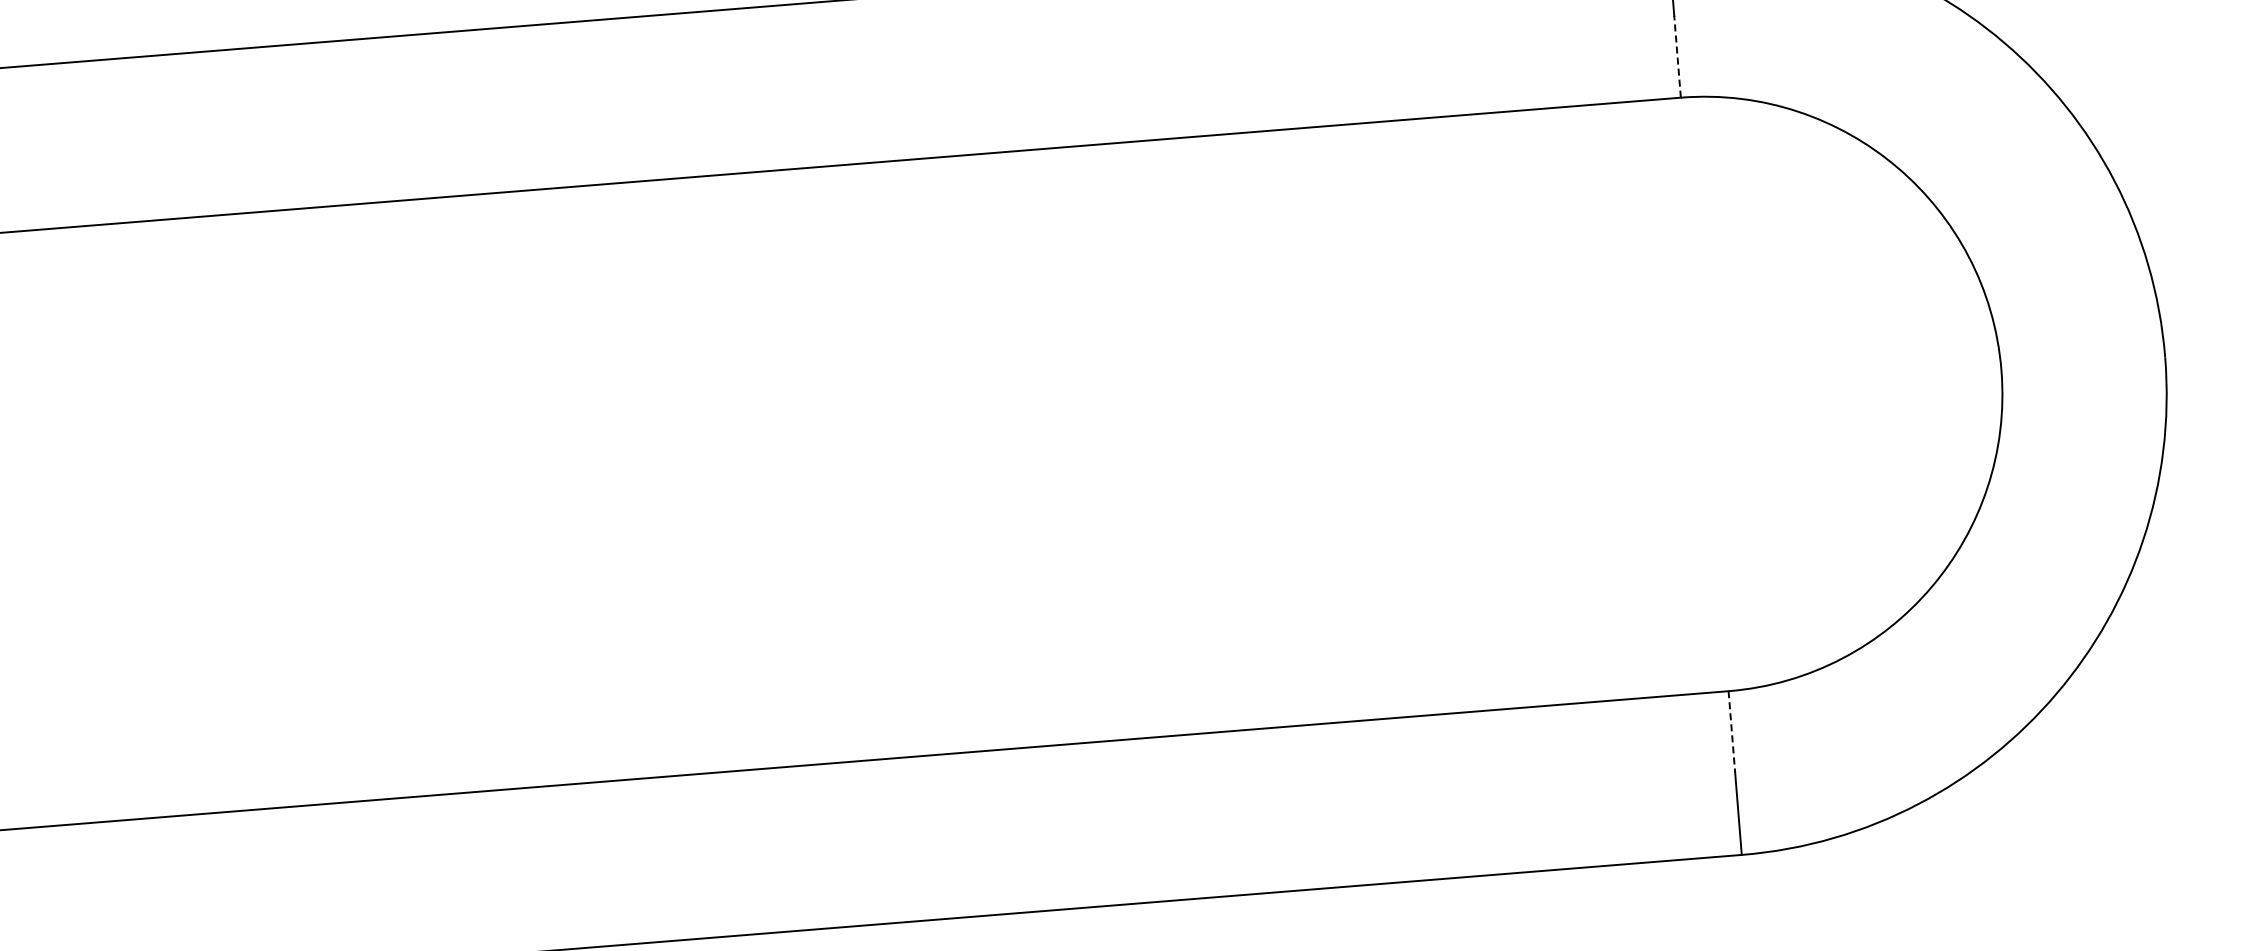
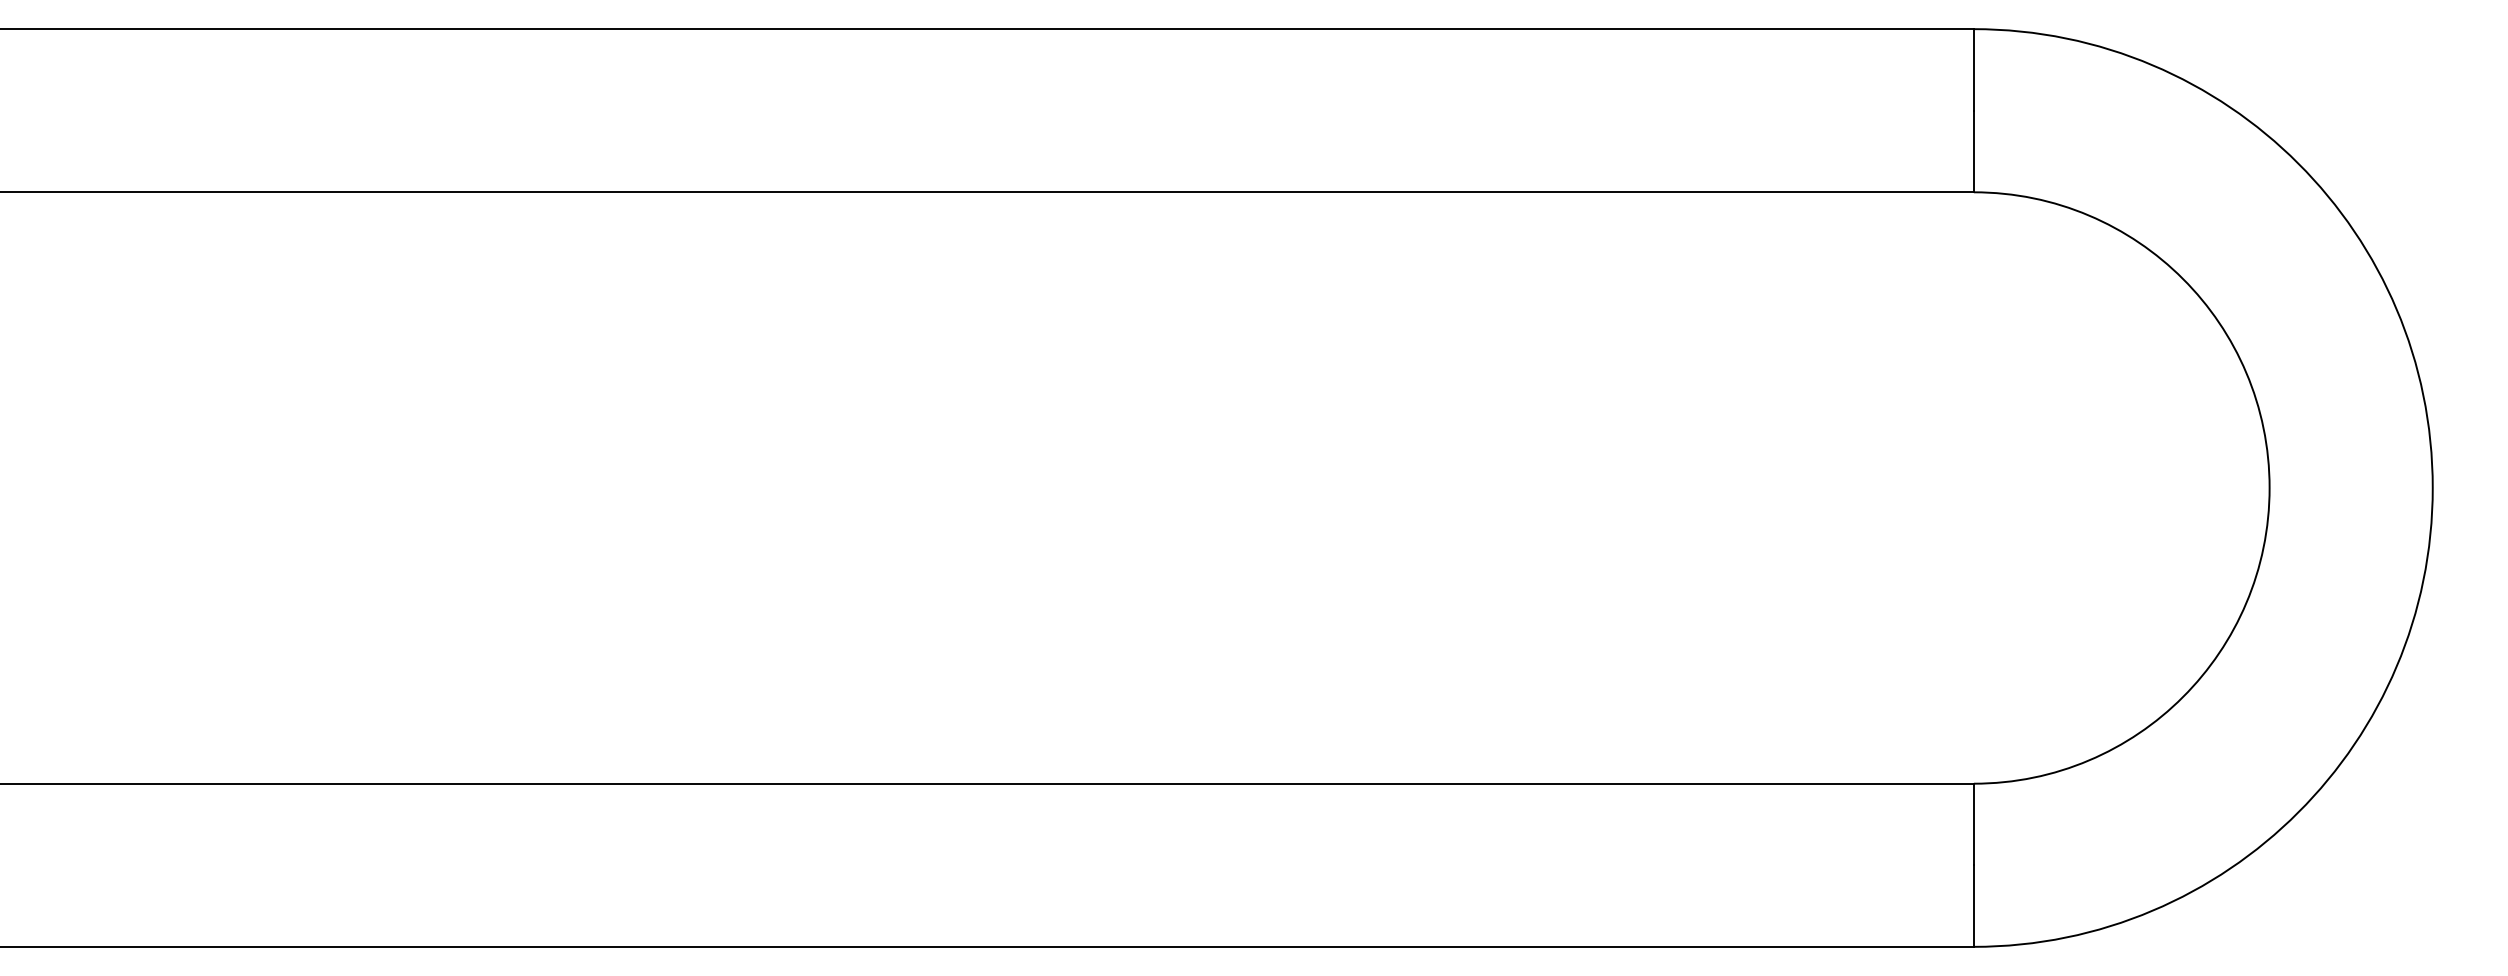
line: (1677, 56) -> (1973, 151), dashed -> solid
line: (1731, 732) -> (1973, 824), dashed -> solid

